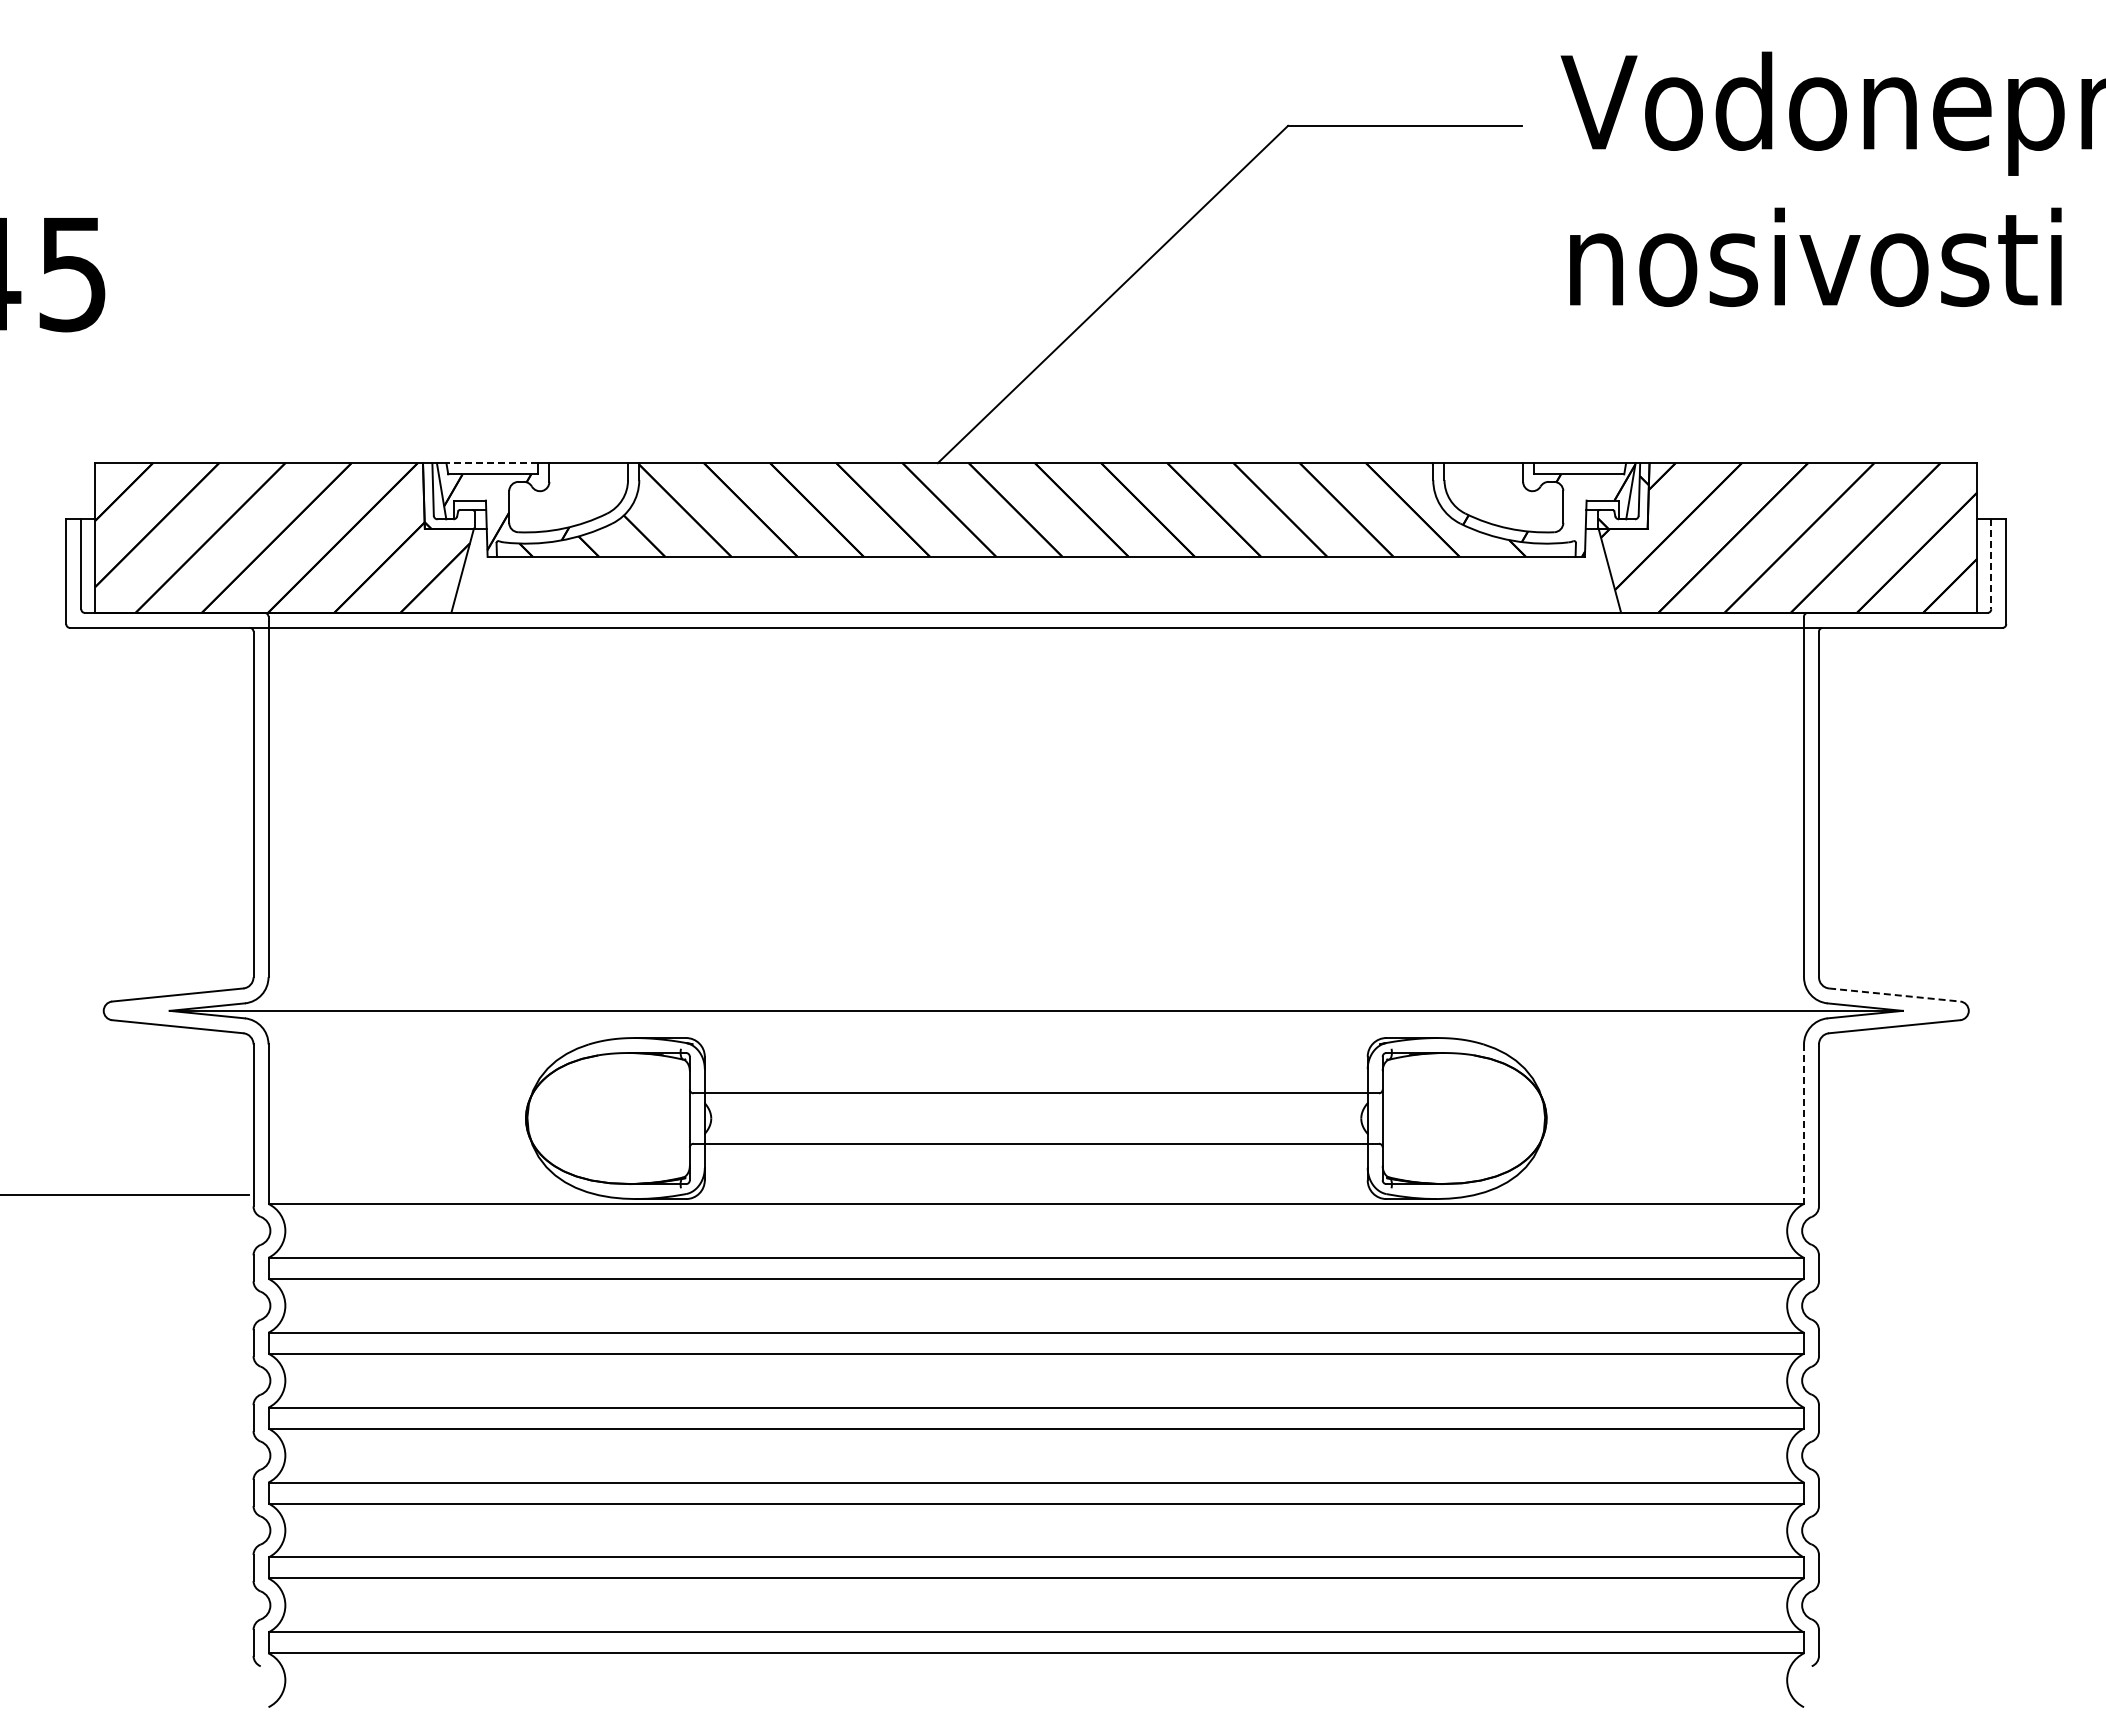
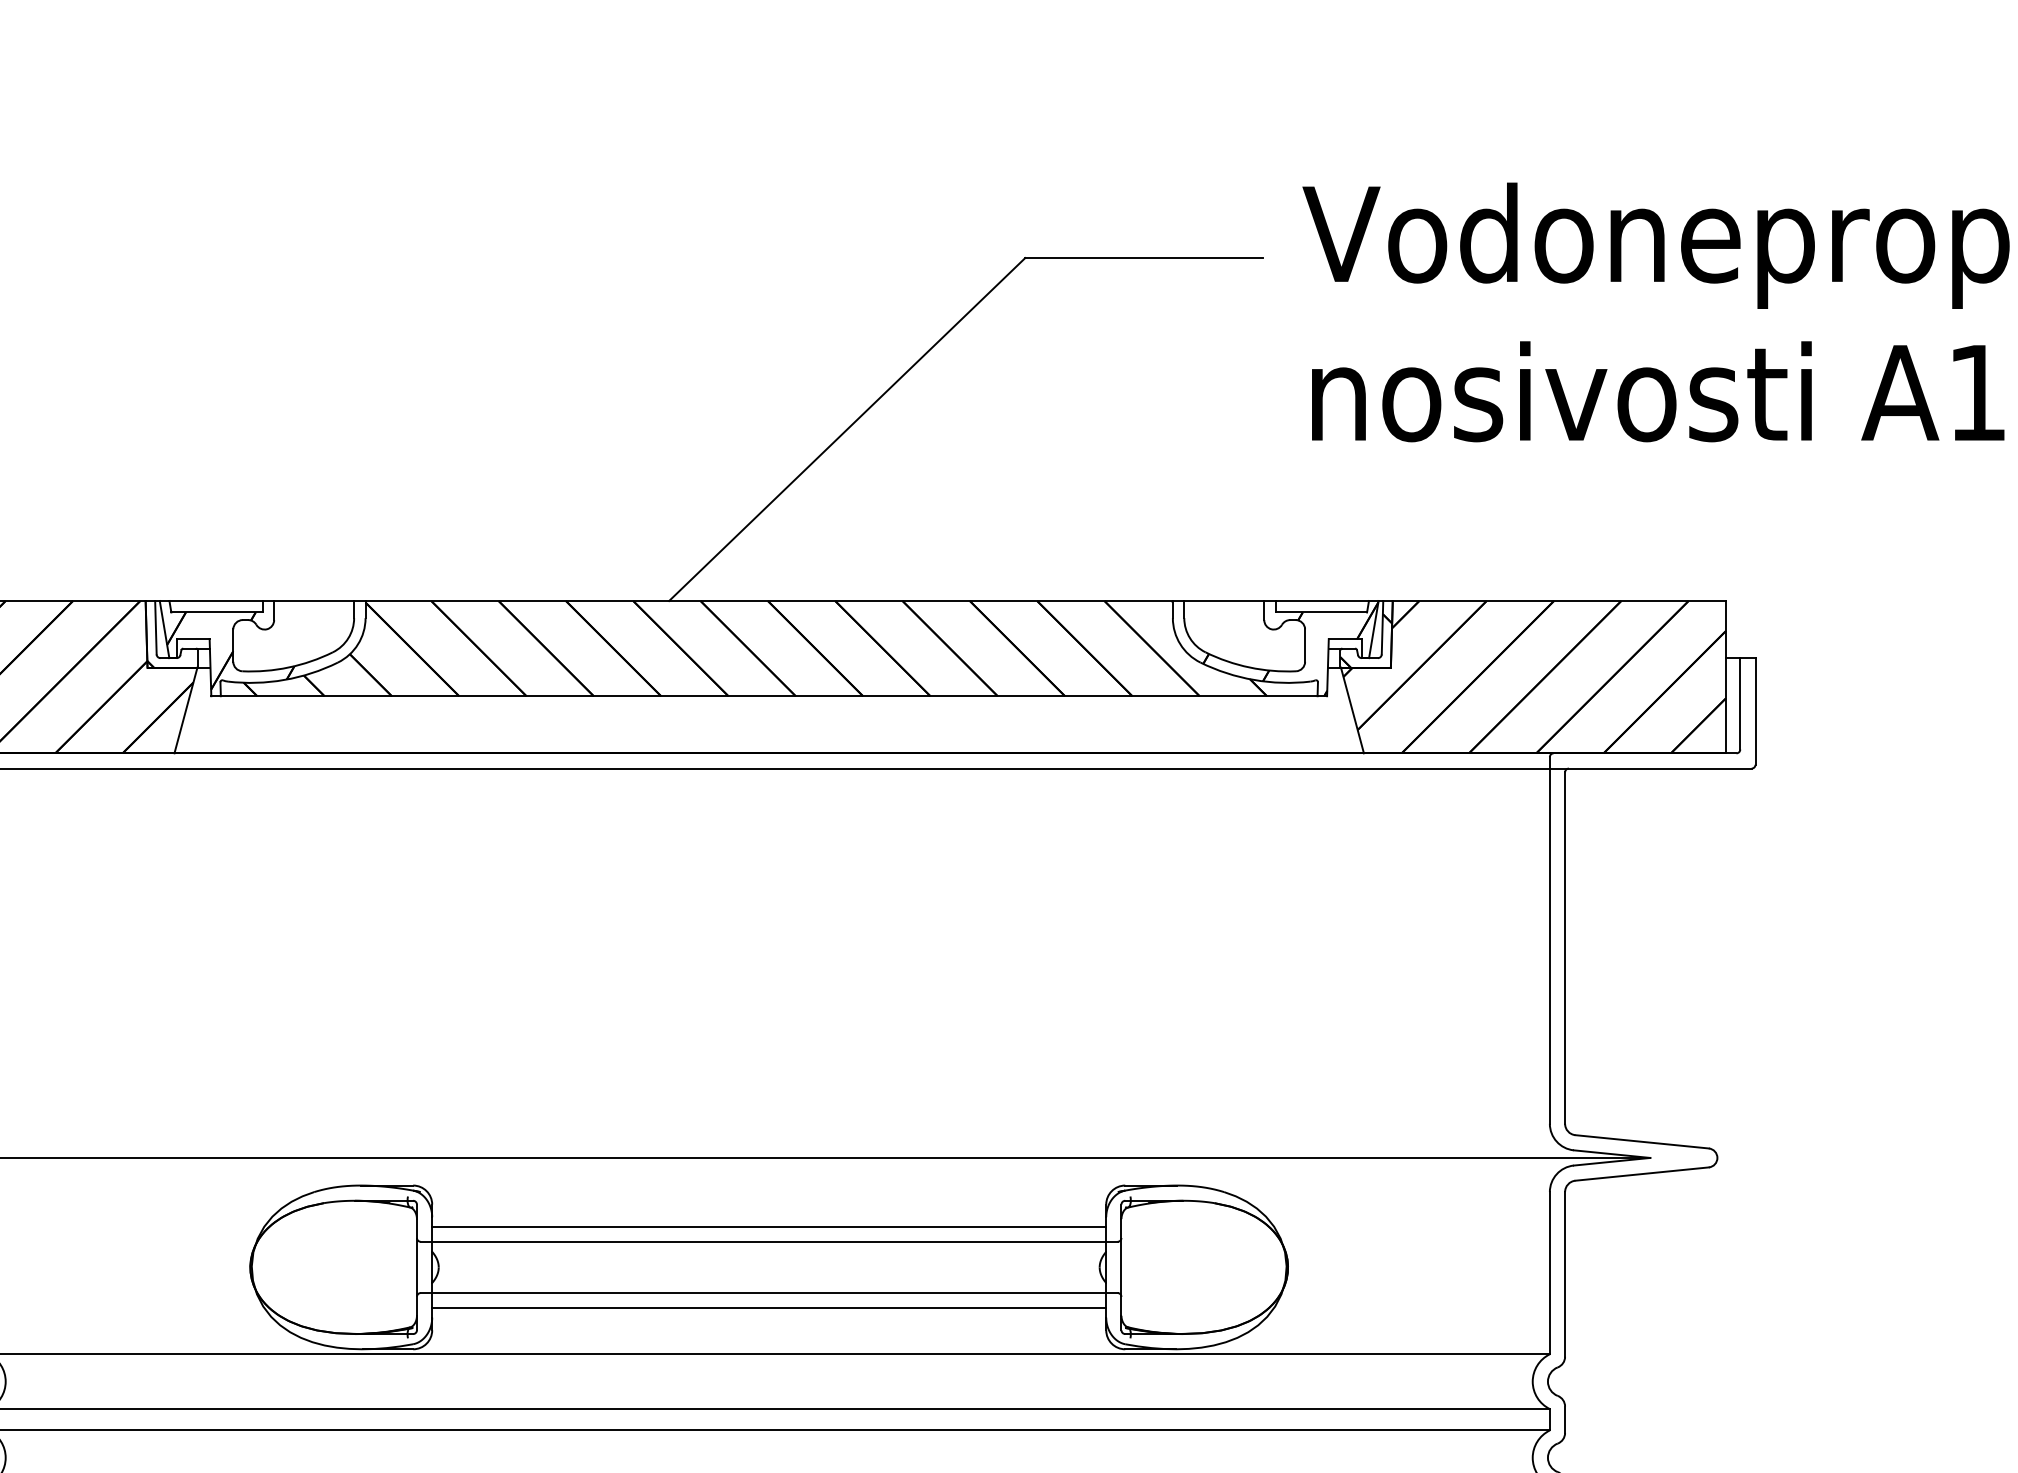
line: (492, 463) -> (216, 601), dashed -> solid
line: (1991, 564) -> (1740, 704), dashed -> solid
line: (1894, 995) -> (1641, 1142), dashed -> solid
line: (1035, 1078) -> (768, 1226), added
line: (1804, 1124) -> (1550, 1273), dashed -> solid
line: (1035, 1158) -> (768, 1308), added

